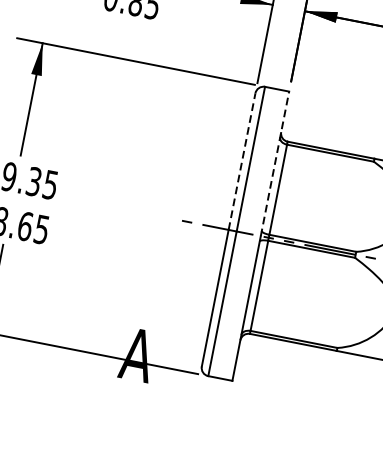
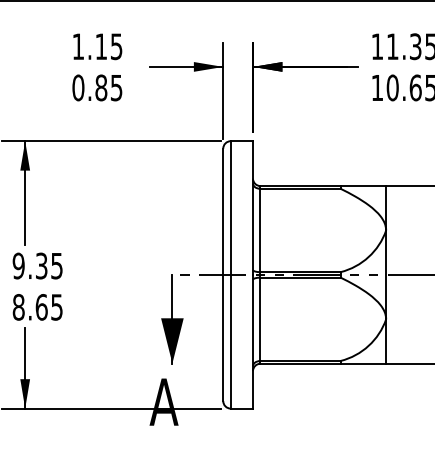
line: (242, 161) -> (223, 211), dashed -> solid
line: (274, 164) -> (252, 208), dashed -> solid
part: (164, 267) -> (172, 319), added

